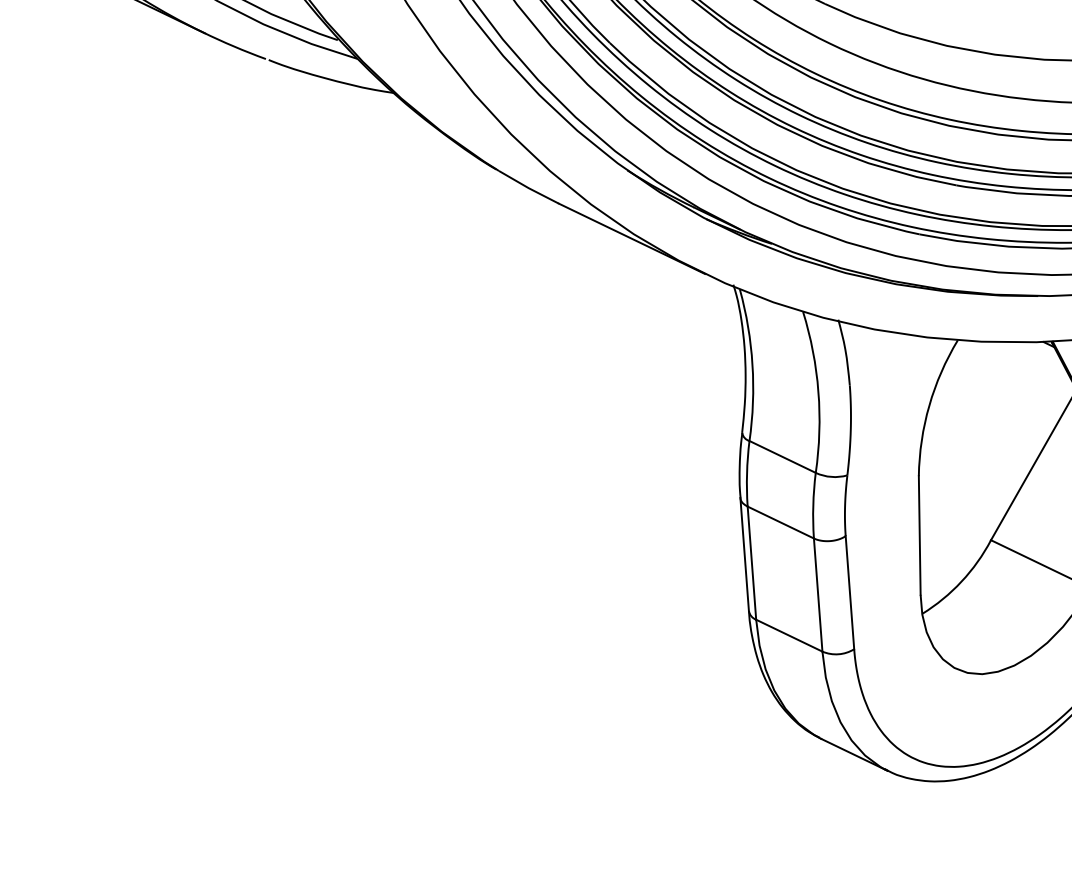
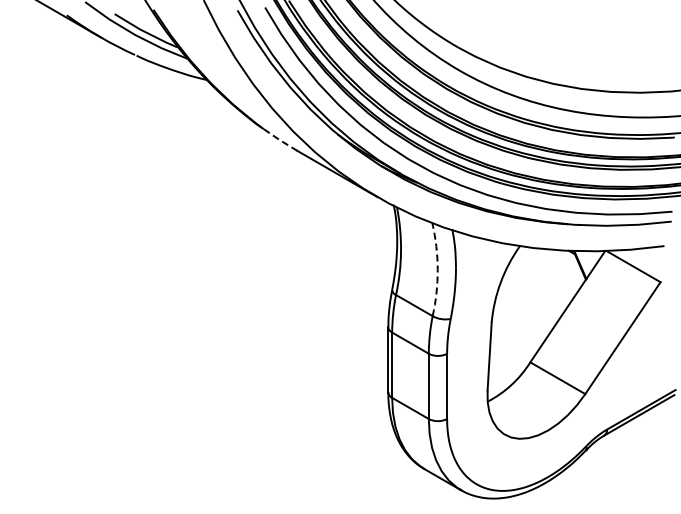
line: (529, 188) -> (280, 140), solid -> dashed
arc: (818, 391) -> (437, 269), solid -> dashed

